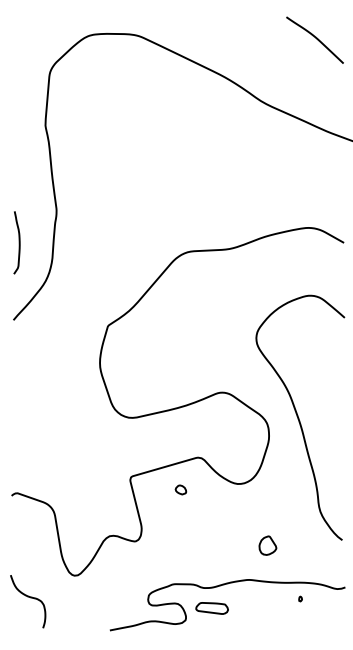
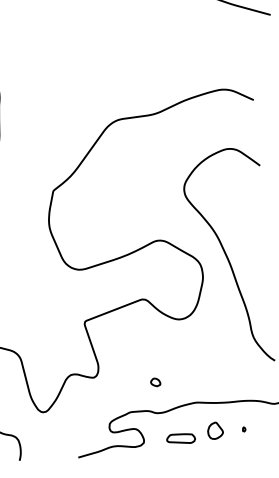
part: (180, 489) -> (155, 382), moved
part: (267, 545) -> (215, 430), moved
part: (300, 598) -> (244, 429), moved
part: (211, 608) -> (180, 438), moved

